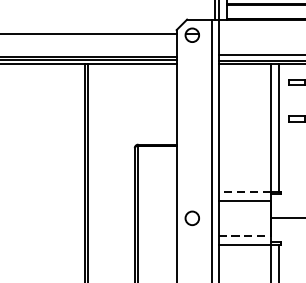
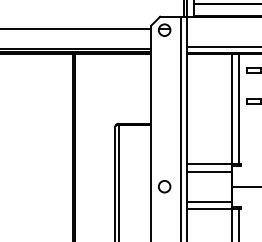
line: (243, 192) -> (208, 164), dashed -> solid
line: (244, 235) -> (209, 201), dashed -> solid

